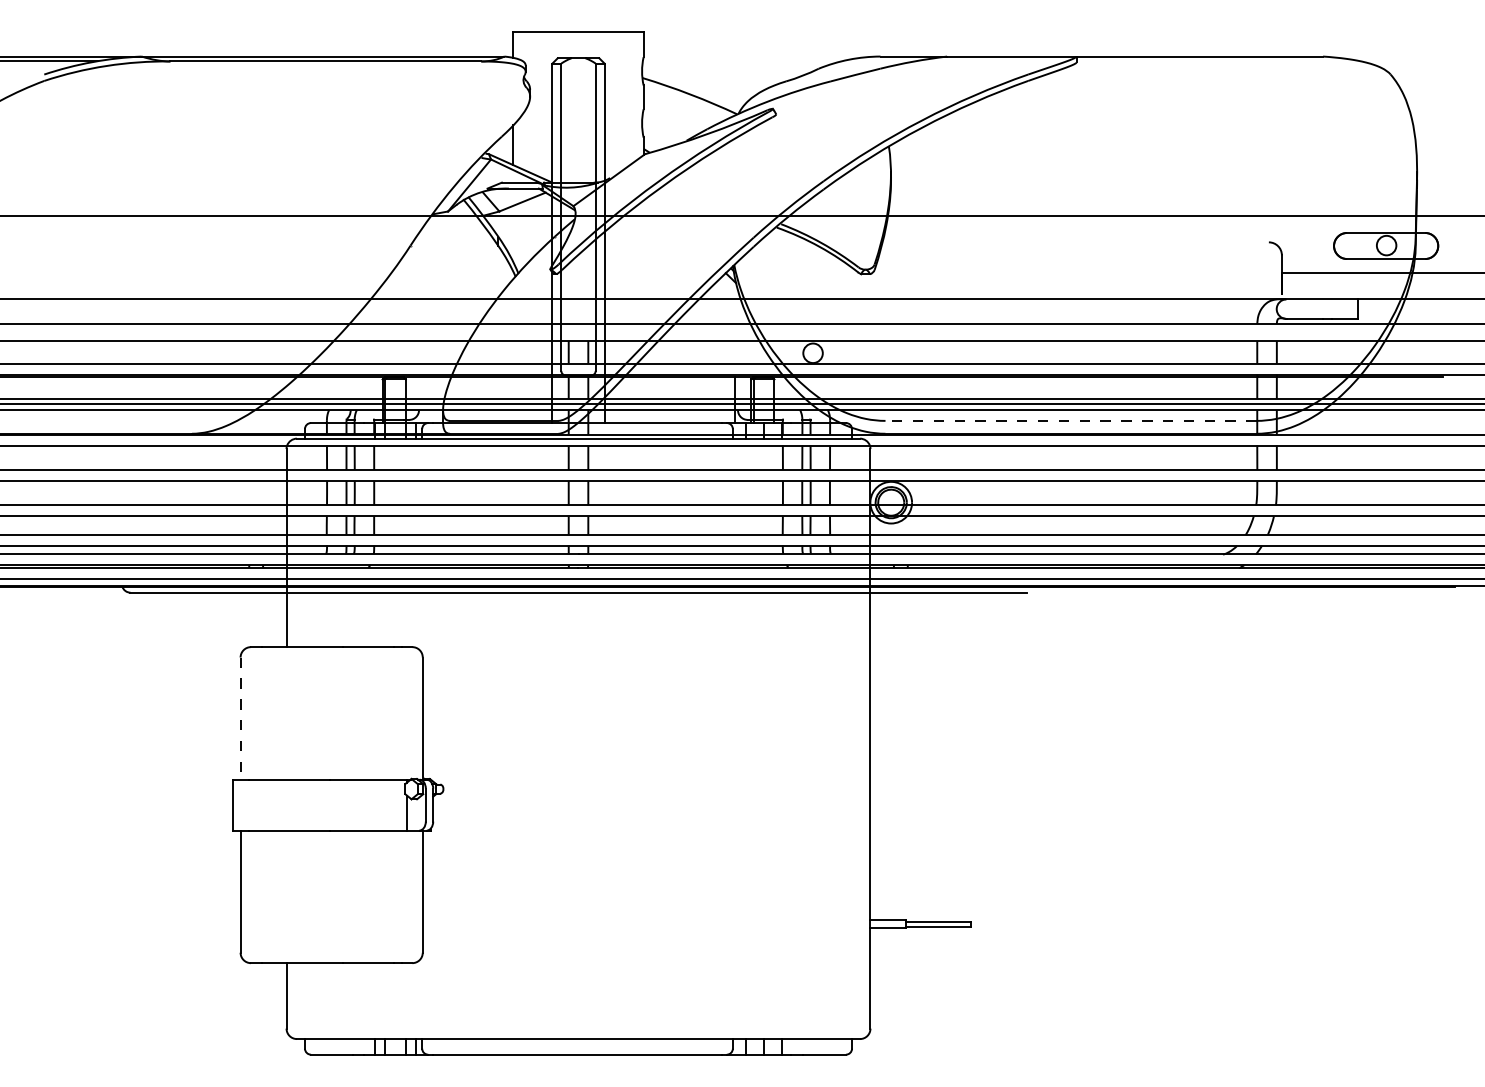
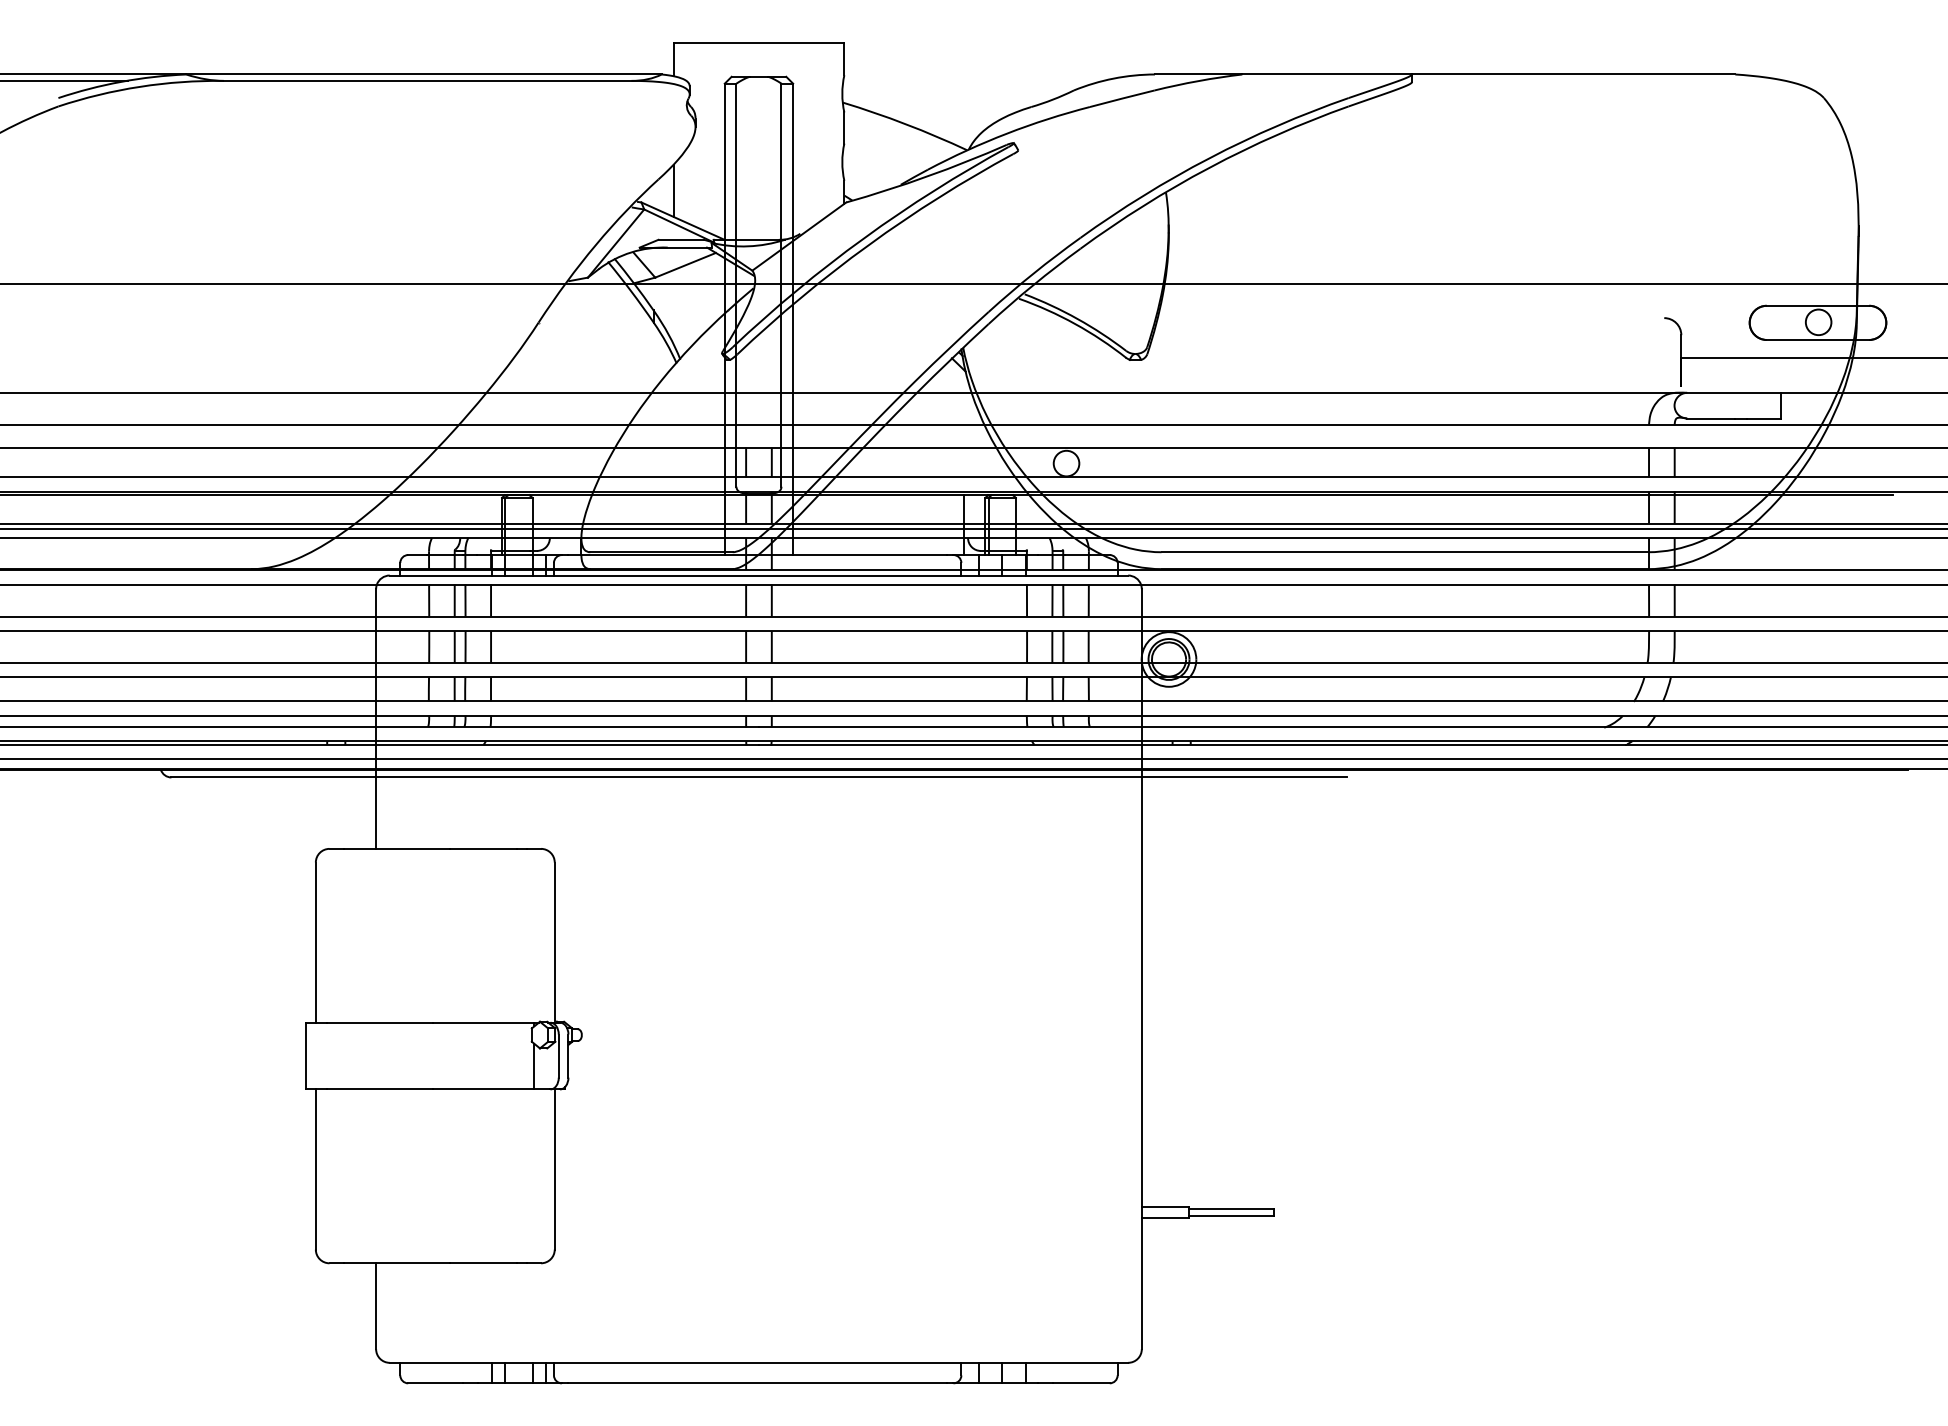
line: (1070, 421) -> (1404, 552), dashed -> solid
line: (240, 719) -> (315, 943), dashed -> solid

